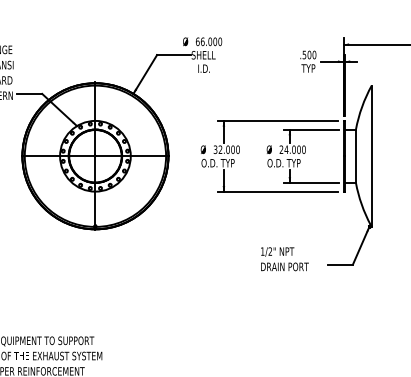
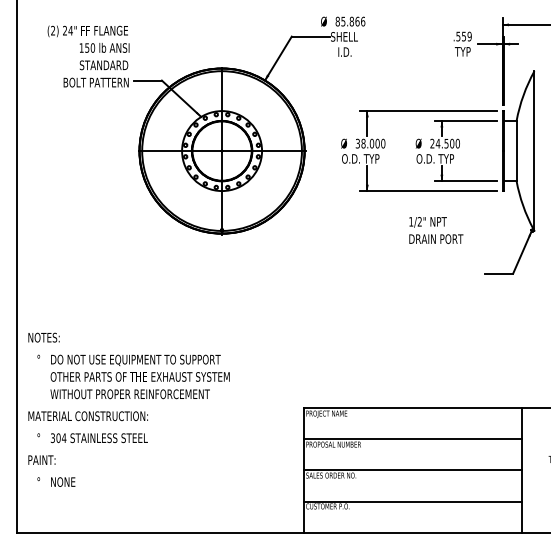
text: (209, 41) -> (350, 21), 66.000 -> 85.866
text: (311, 54) -> (466, 36), .500 -> .559
text: (220, 149) -> (363, 143), 32.000 -> 38.000
text: (293, 149) -> (446, 143), 24.000 -> 24.500
text: (285, 259) -> (436, 230), moved

